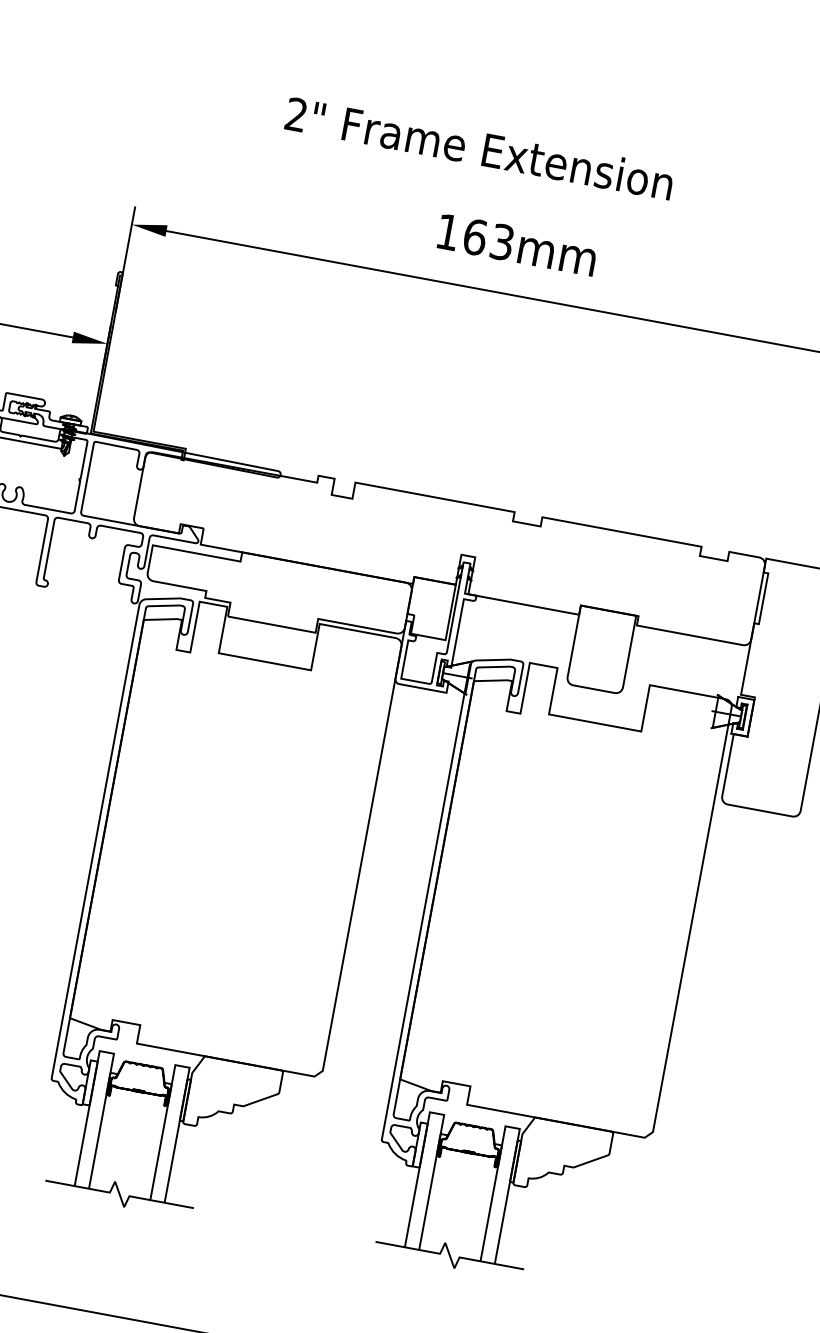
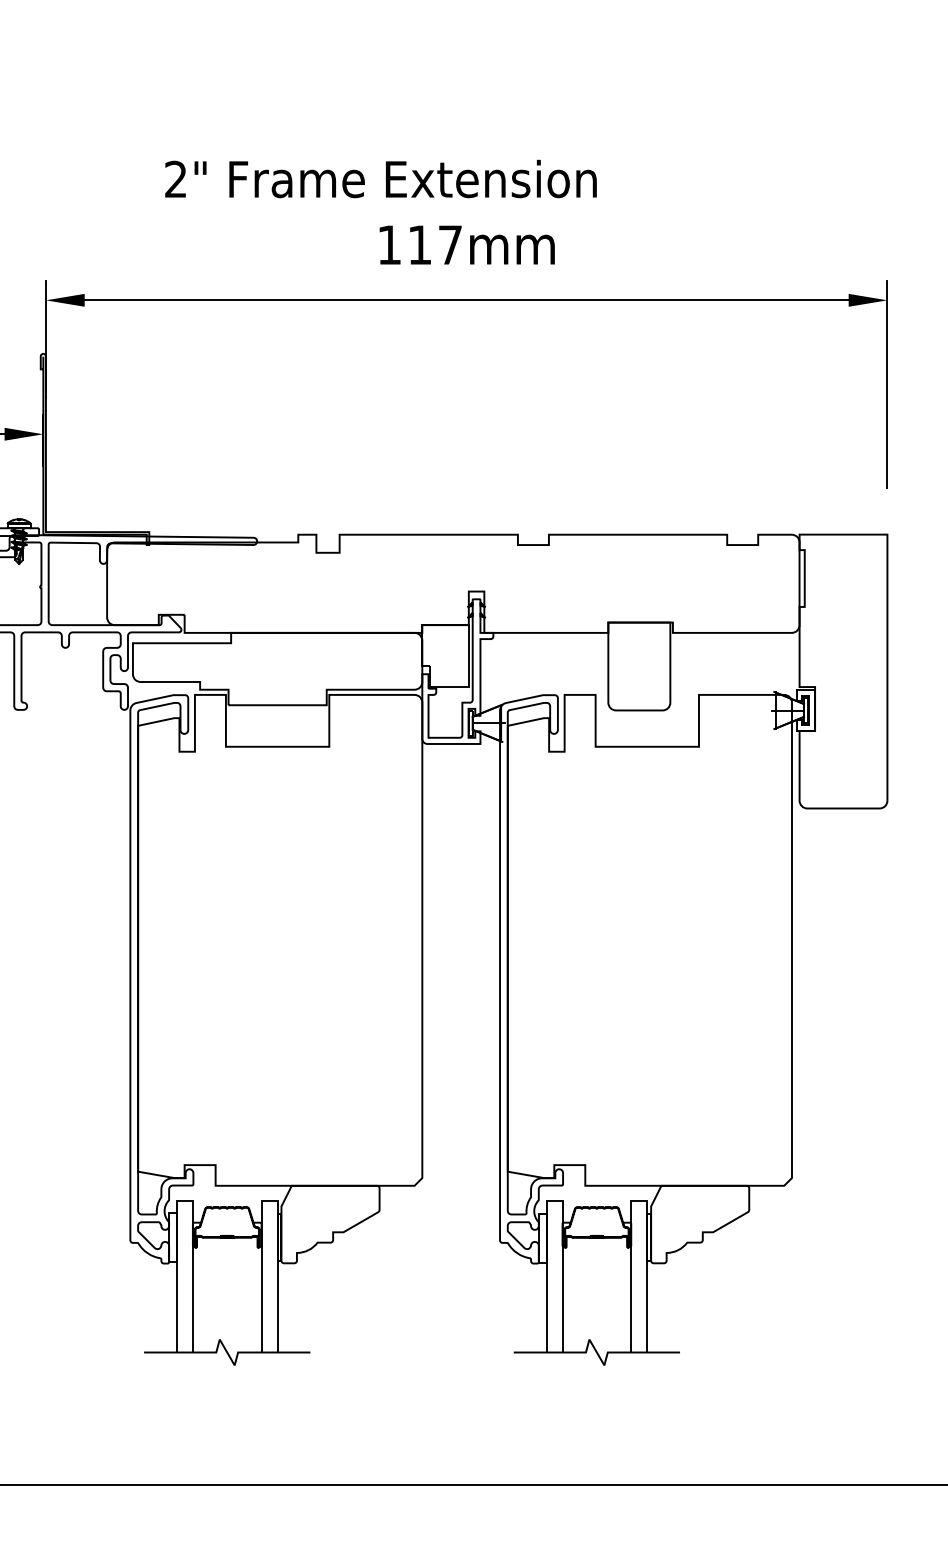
text: (479, 147) -> (380, 178), moved
text: (488, 239) -> (434, 245), 163mm -> 117mm

